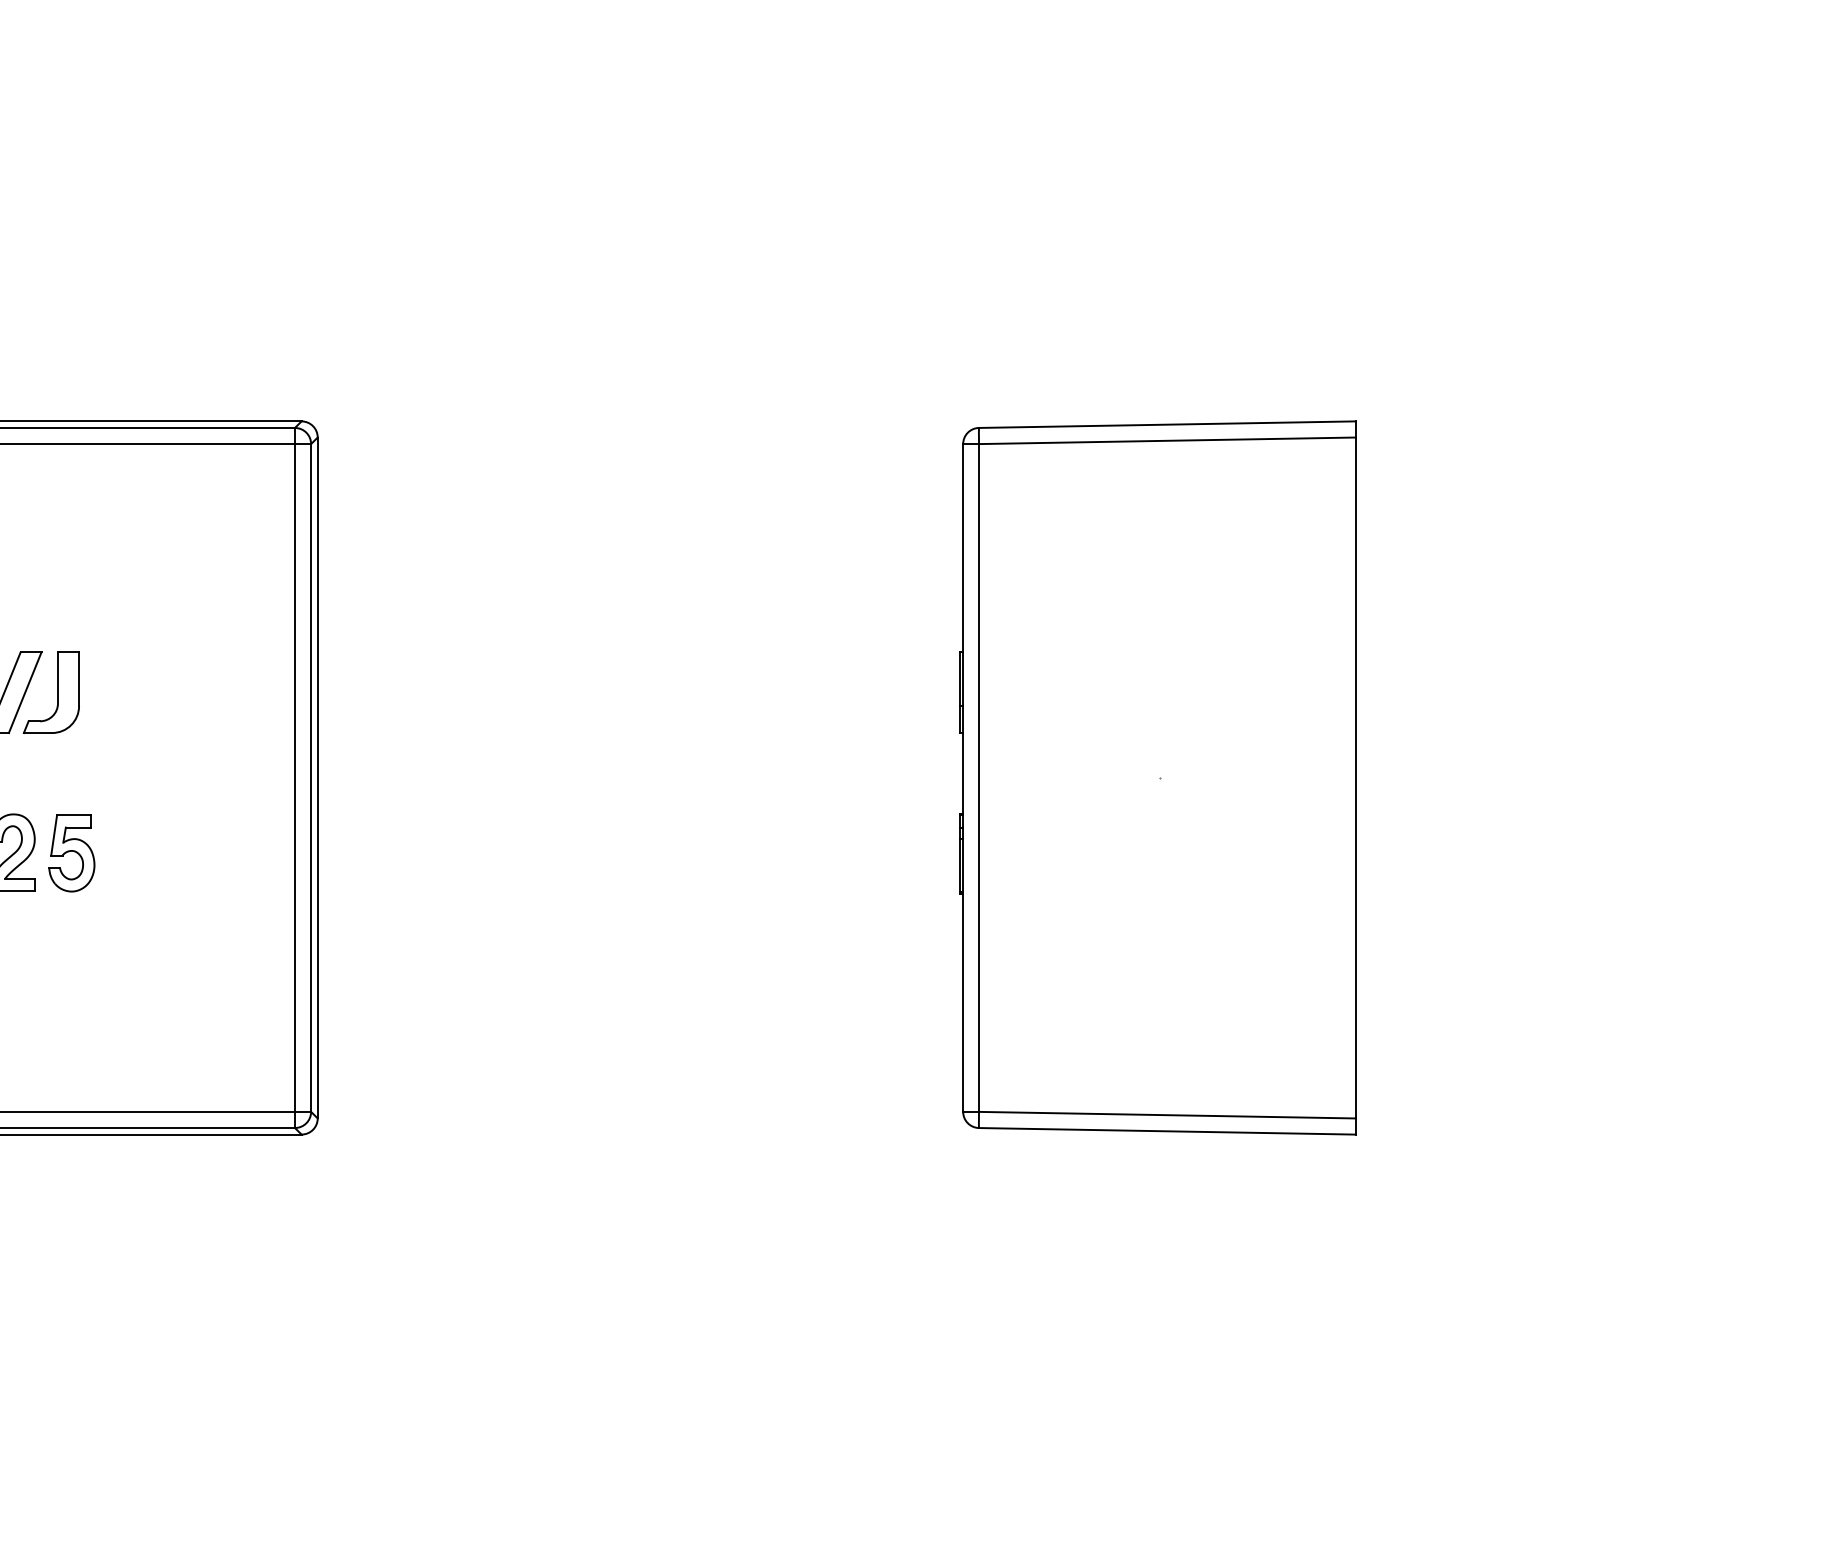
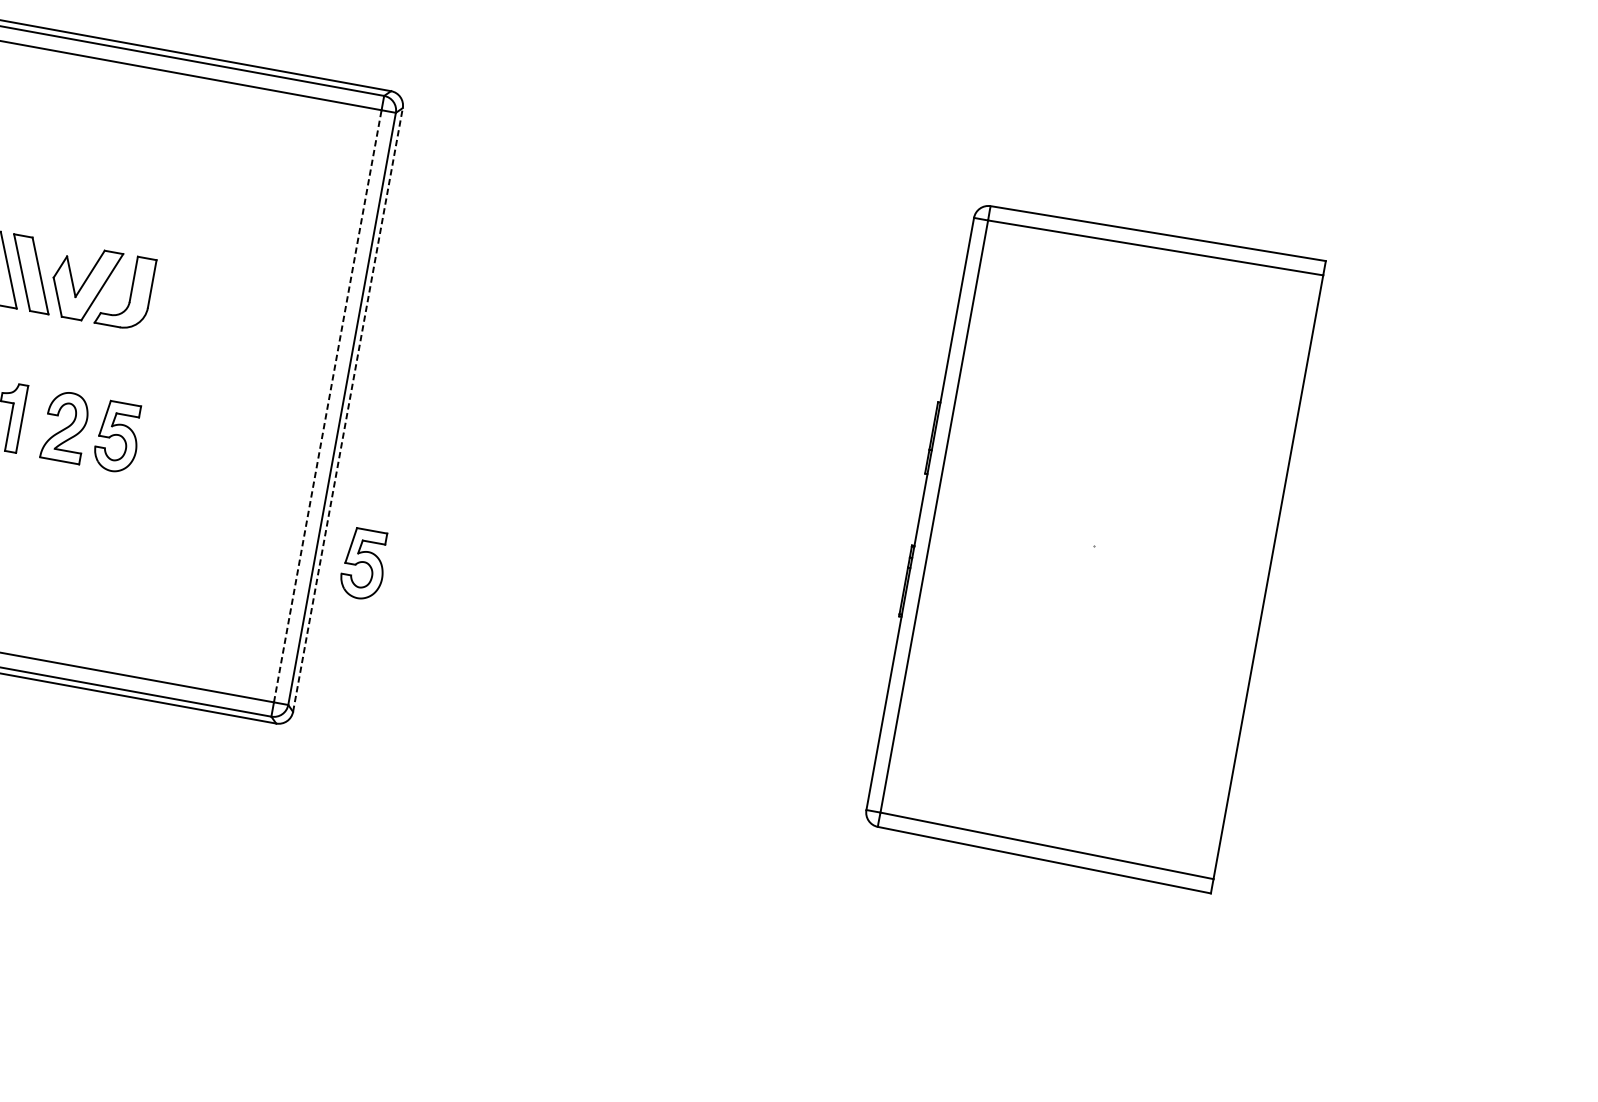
line: (295, 777) -> (328, 405), solid -> dashed
line: (317, 777) -> (347, 409), solid -> dashed
part: (365, 943) -> (363, 564), added

